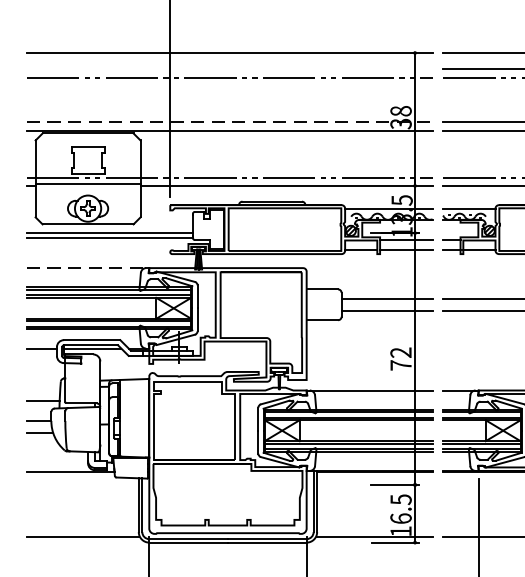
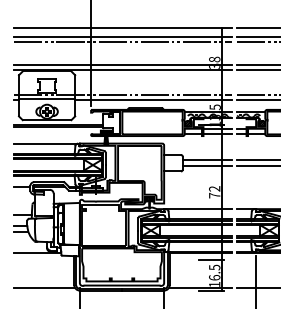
line: (228, 68) -> (122, 36), added
line: (228, 122) -> (122, 65), dashed -> solid
line: (86, 267) -> (46, 143), dashed -> solid

